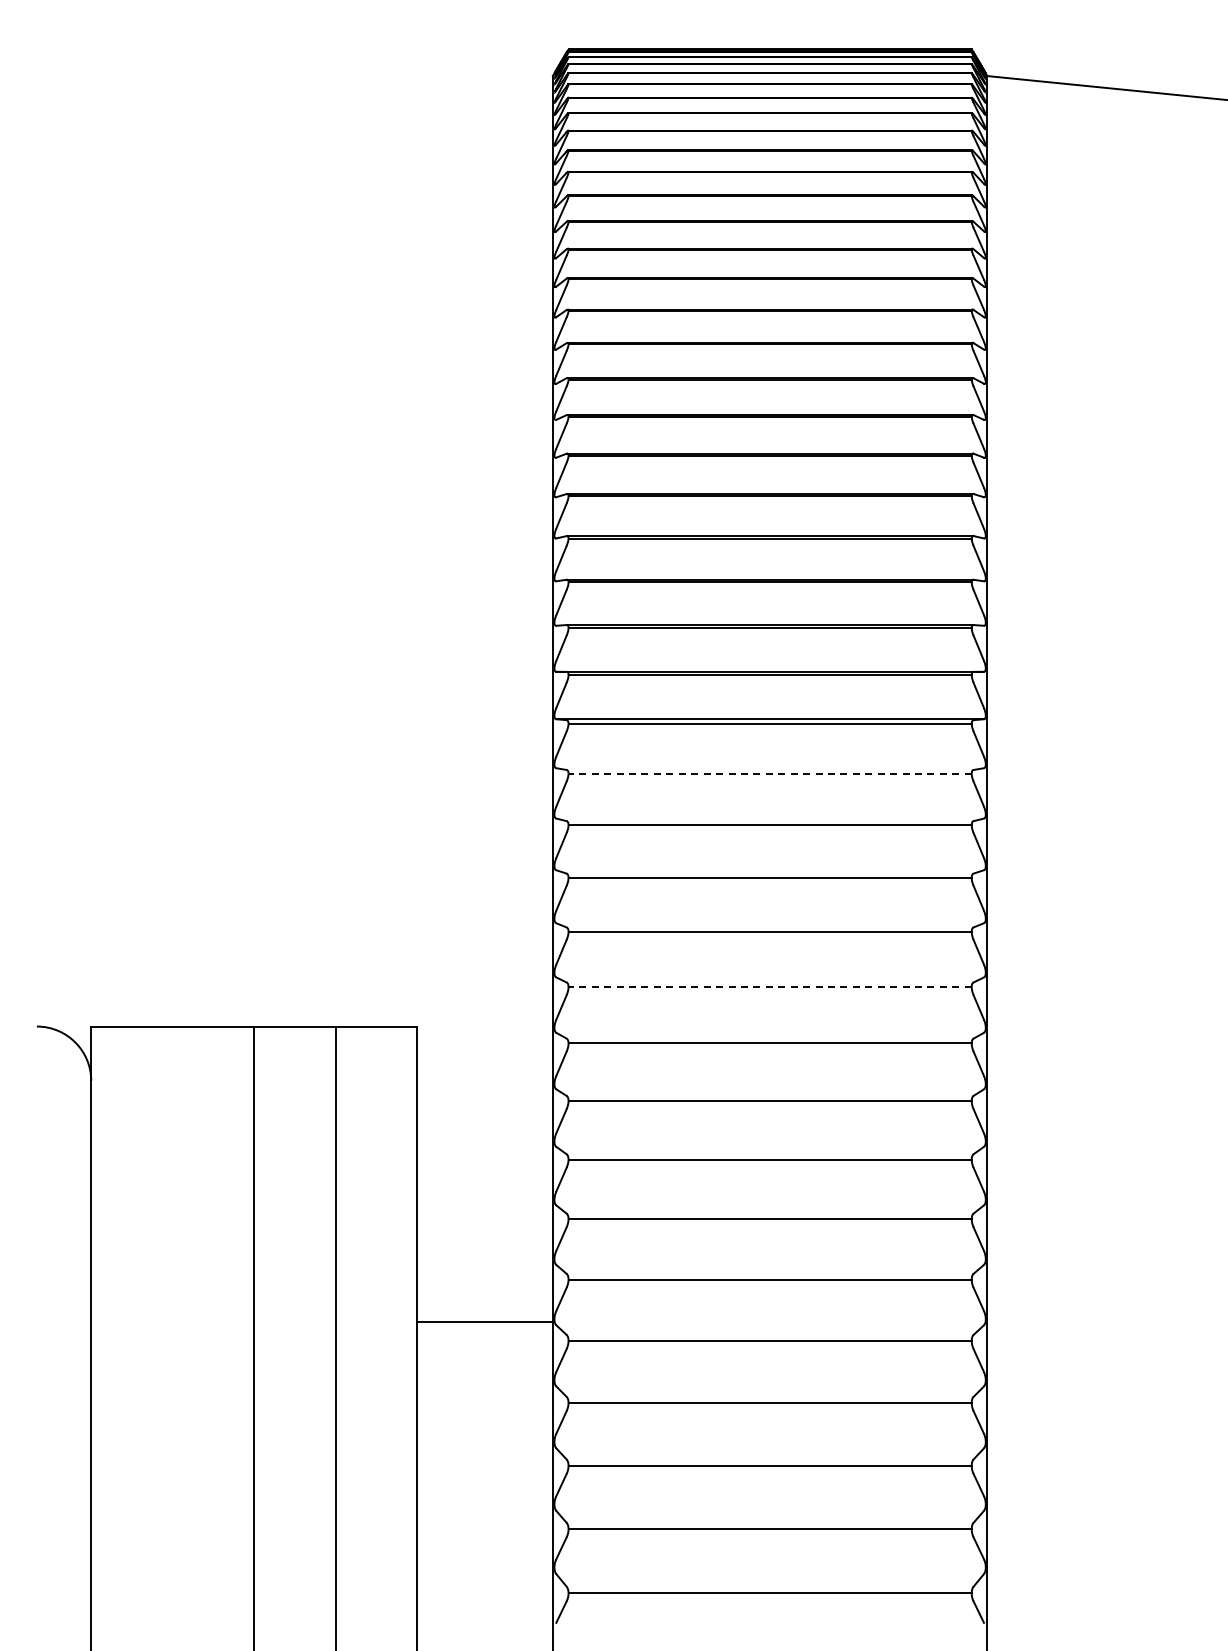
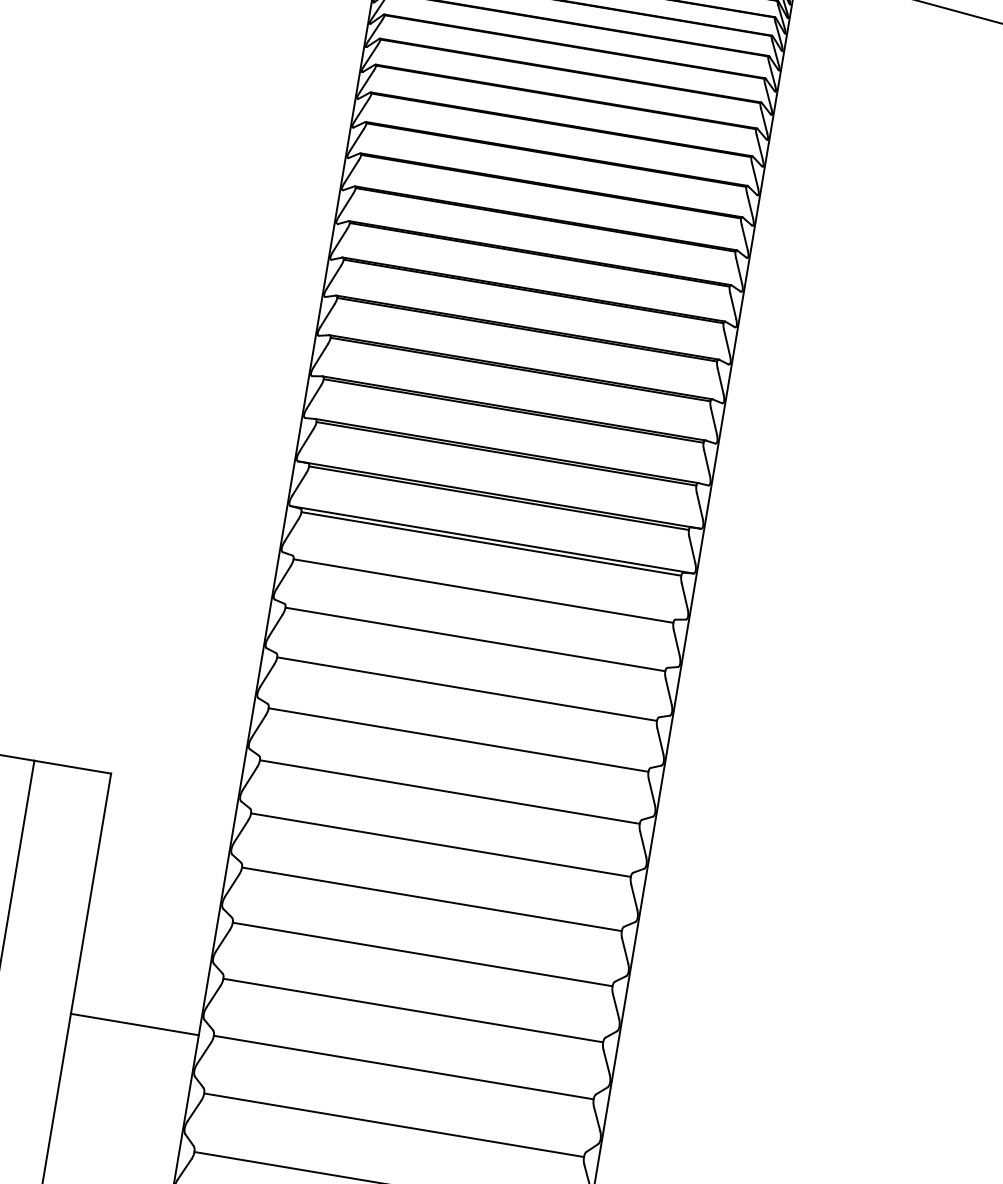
line: (770, 773) -> (483, 590), dashed -> solid
line: (770, 987) -> (450, 792), dashed -> solid
line: (484, 1321) -> (134, 1024), moved

